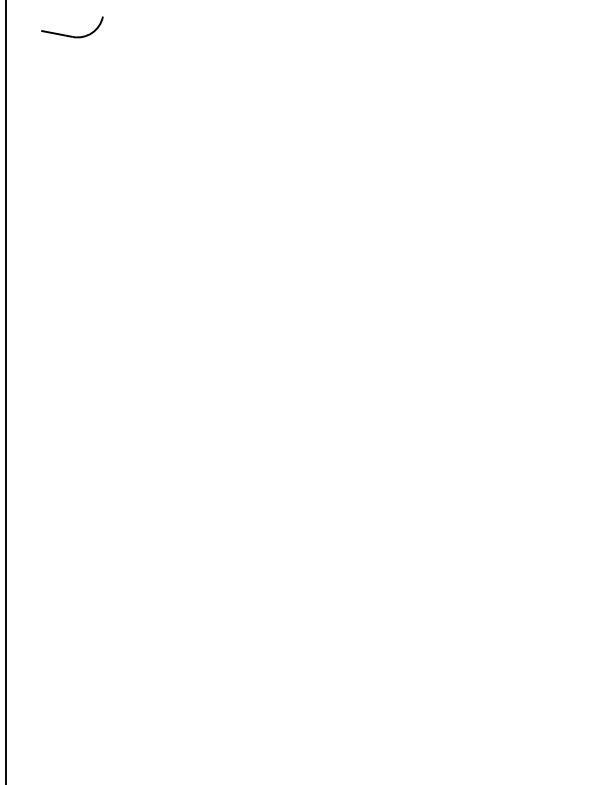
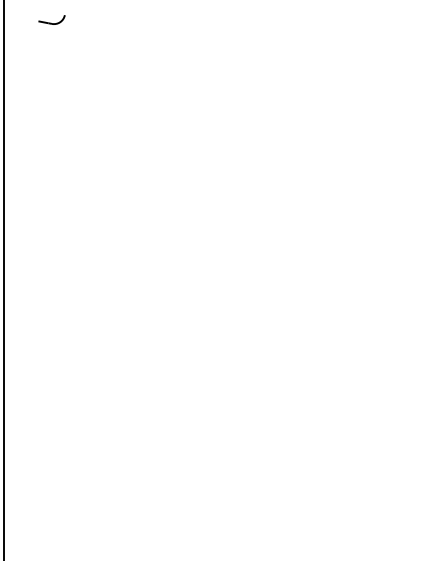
part: (72, 27) -> (51, 19), size x0.6

